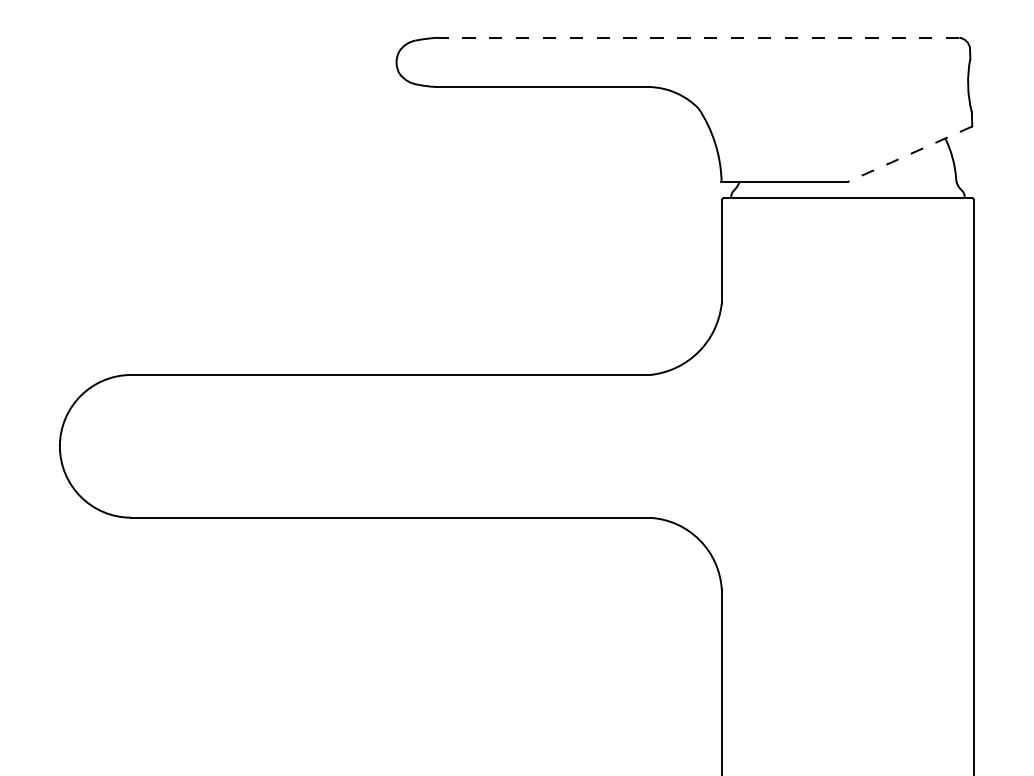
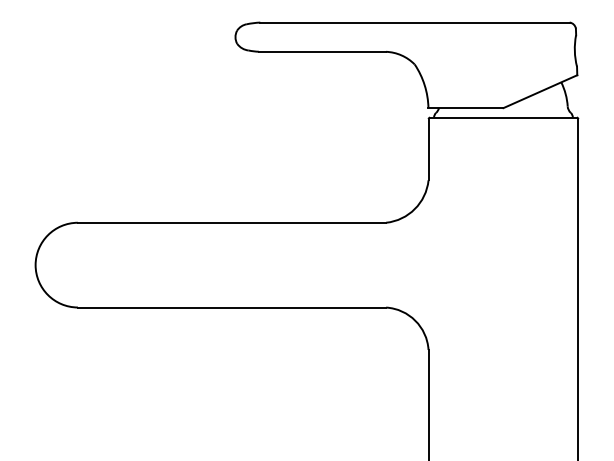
line: (698, 37) -> (414, 22), dashed -> solid
line: (908, 153) -> (539, 91), dashed -> solid

